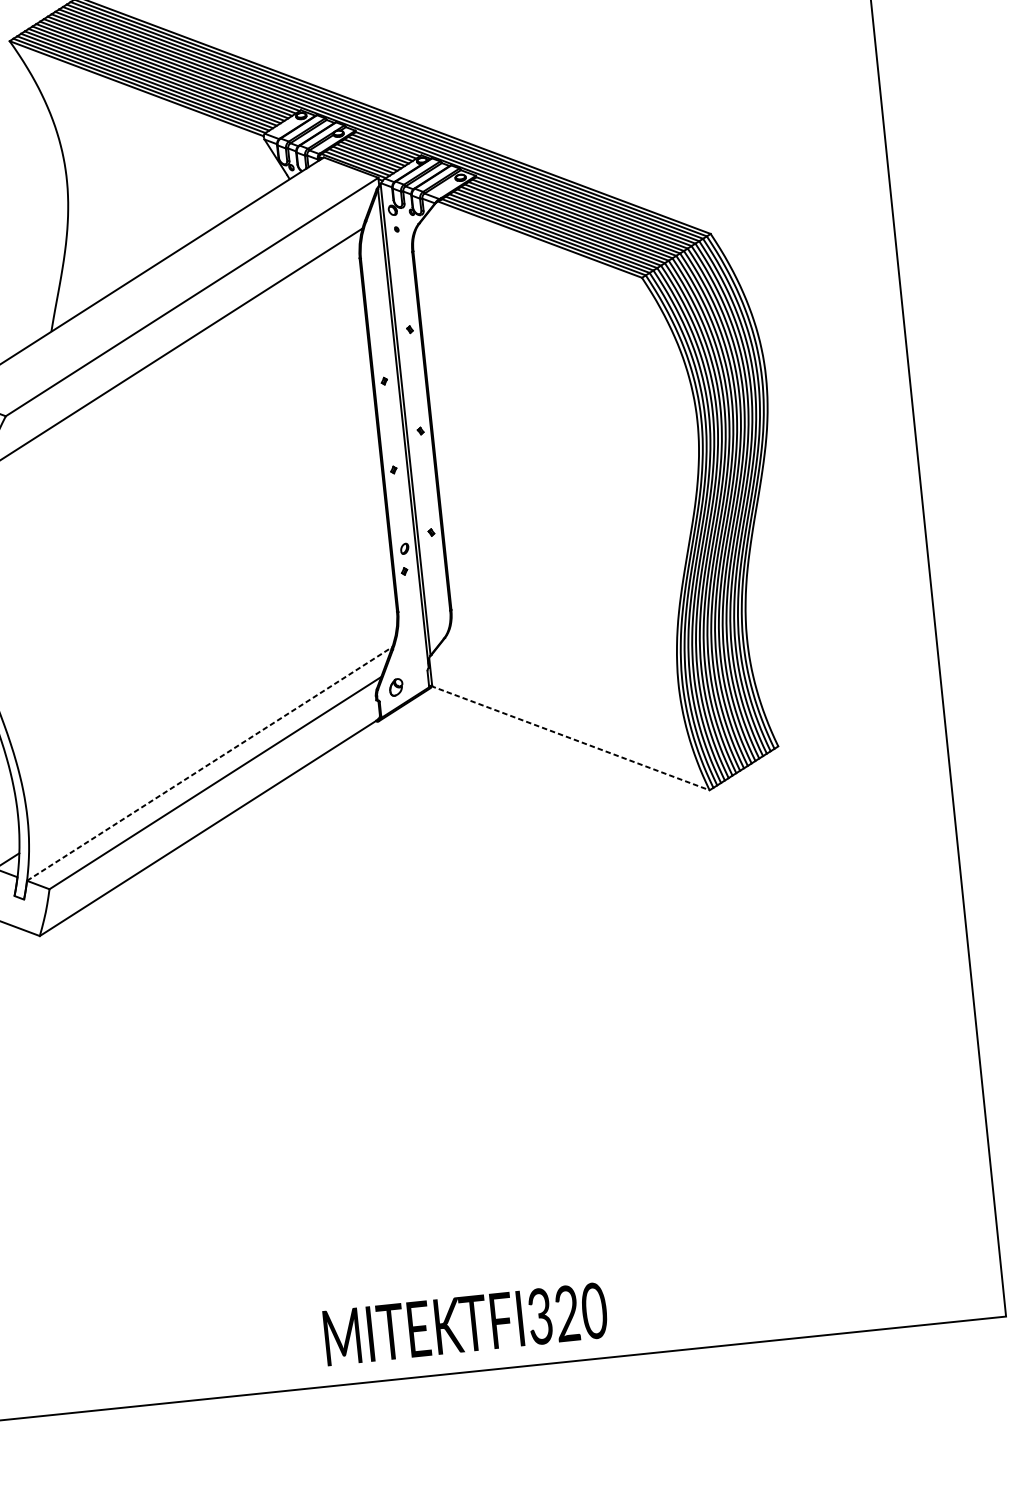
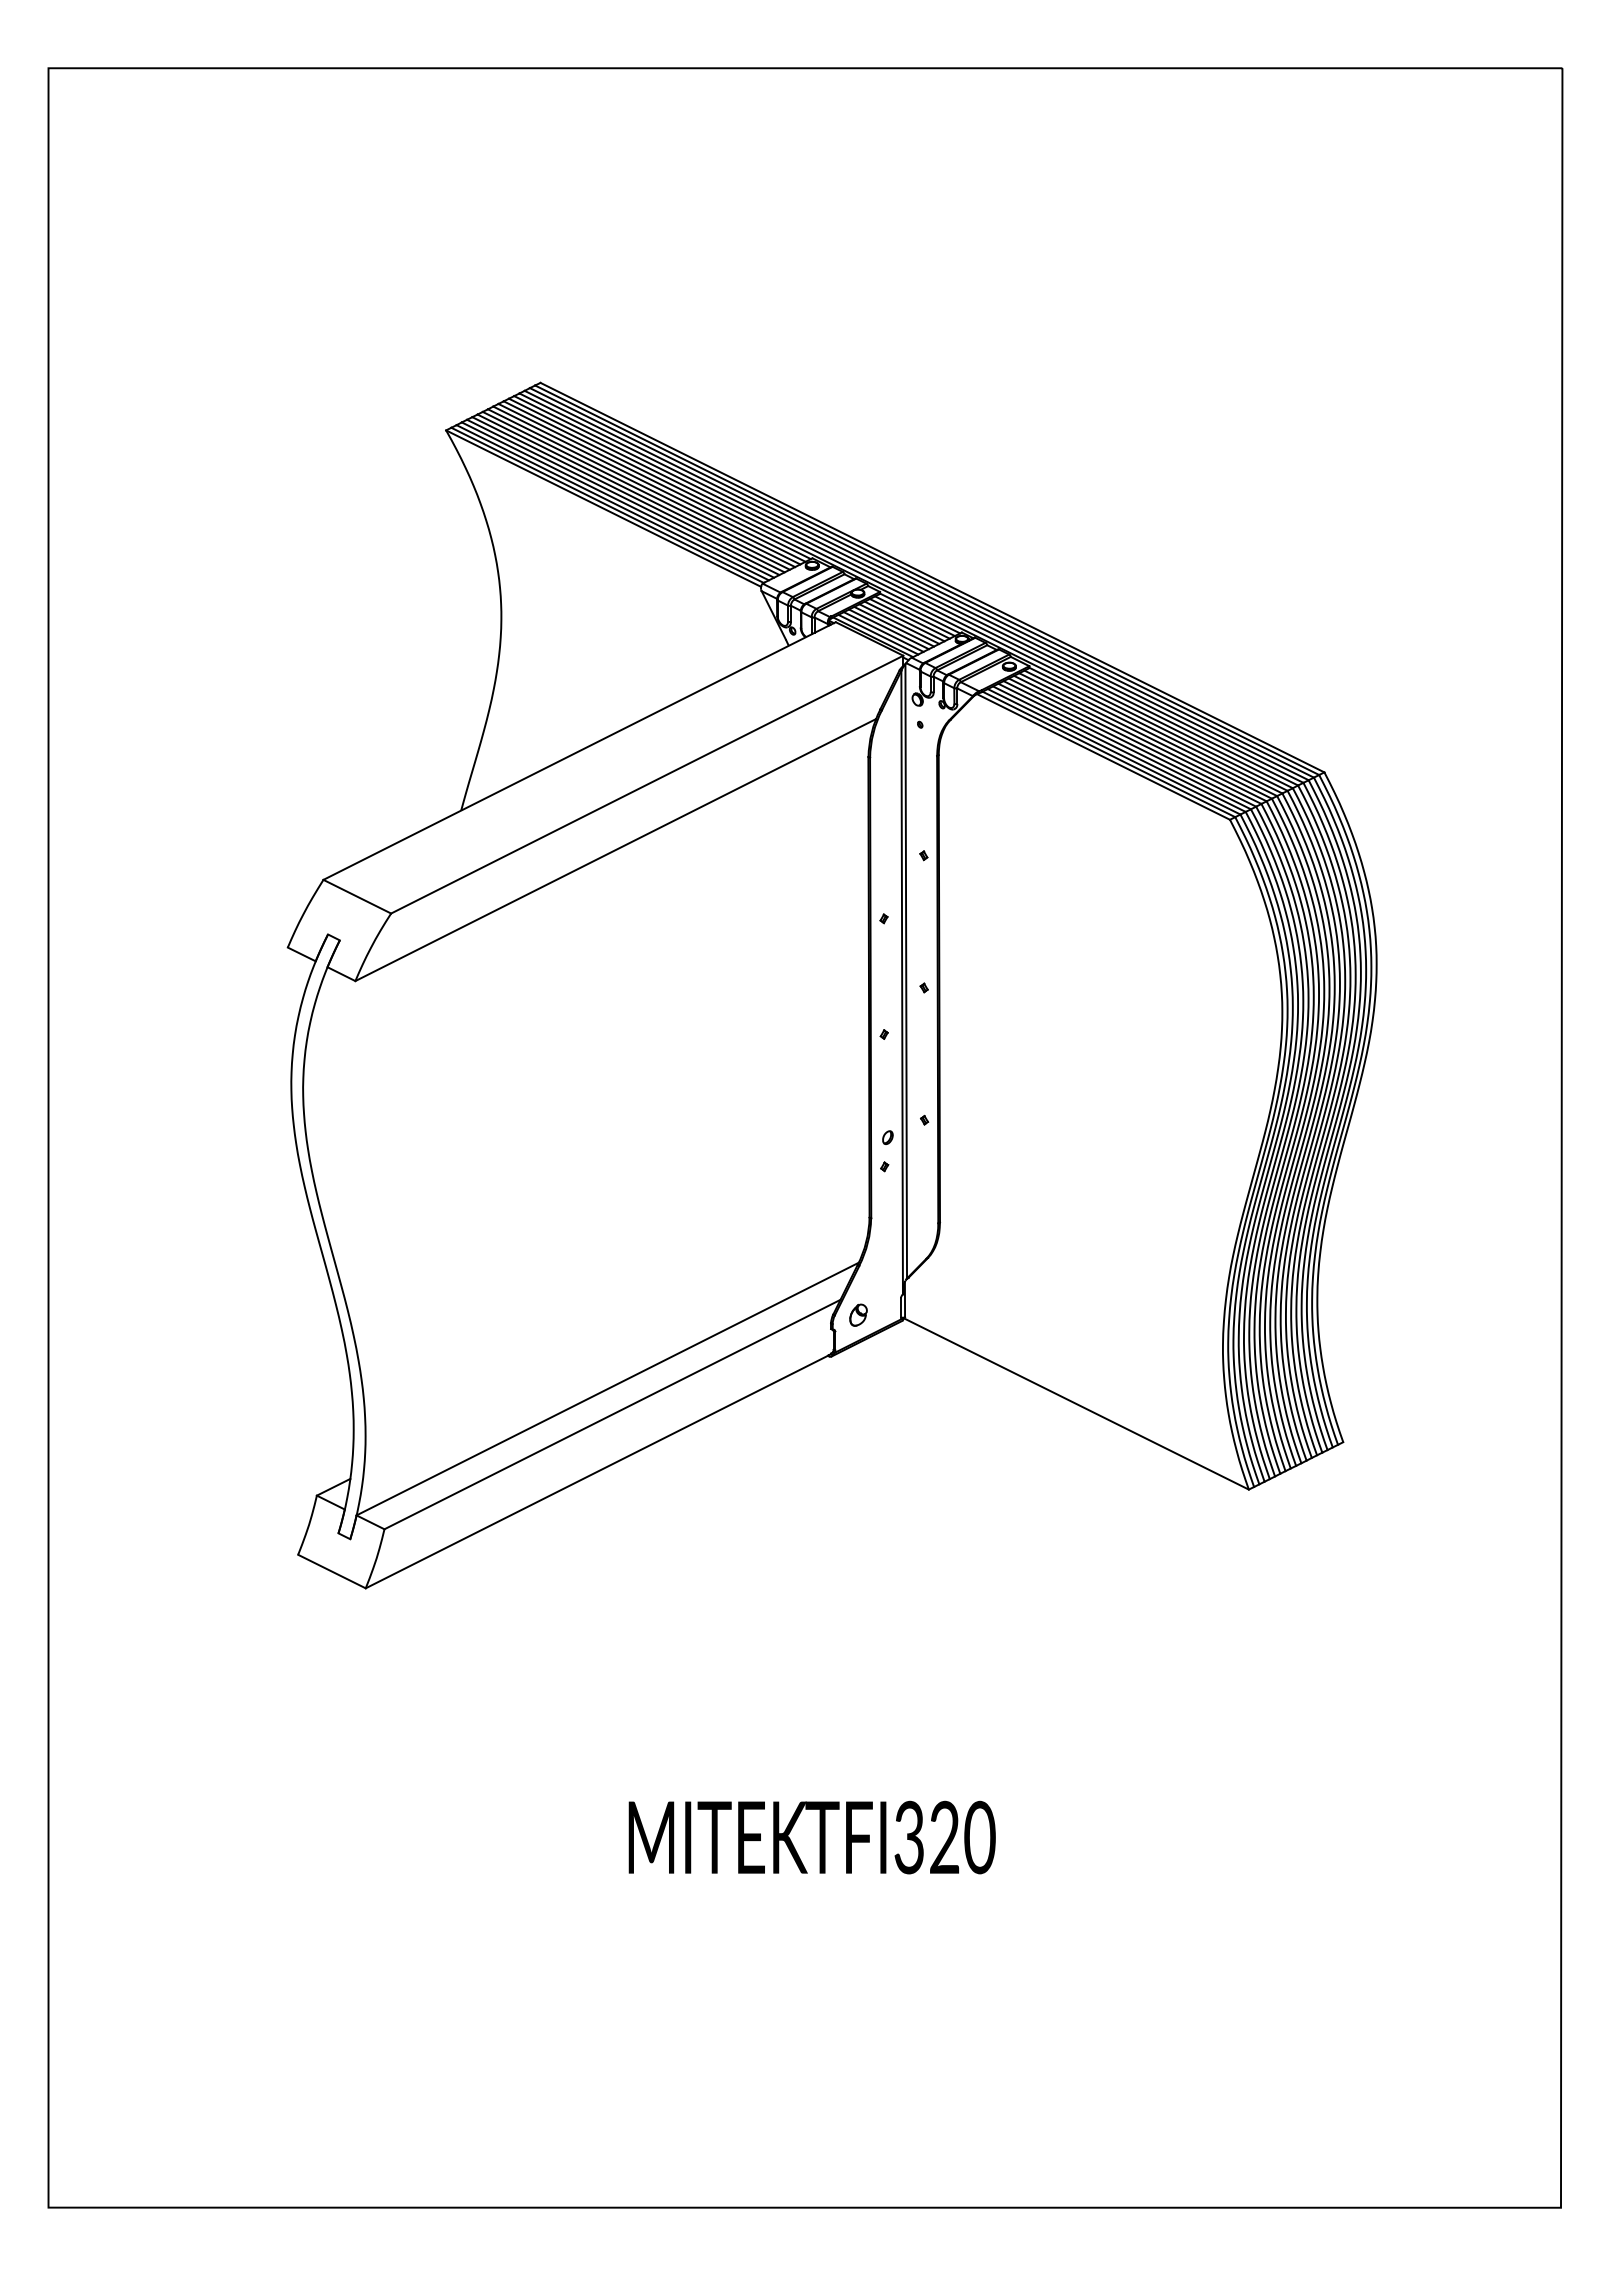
line: (570, 737) -> (1076, 1403), dashed -> solid
line: (210, 763) -> (608, 1388), dashed -> solid
text: (465, 1324) -> (811, 1837), moved

